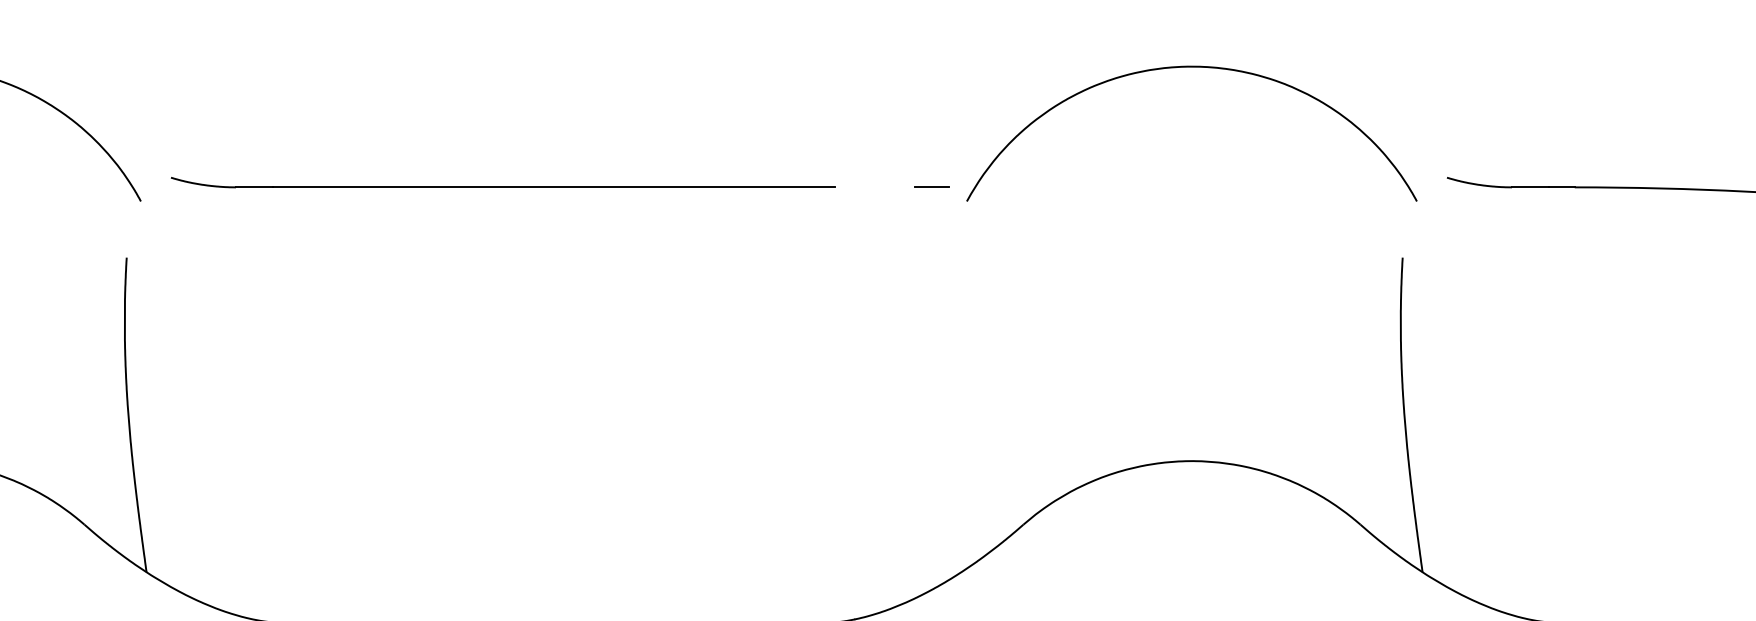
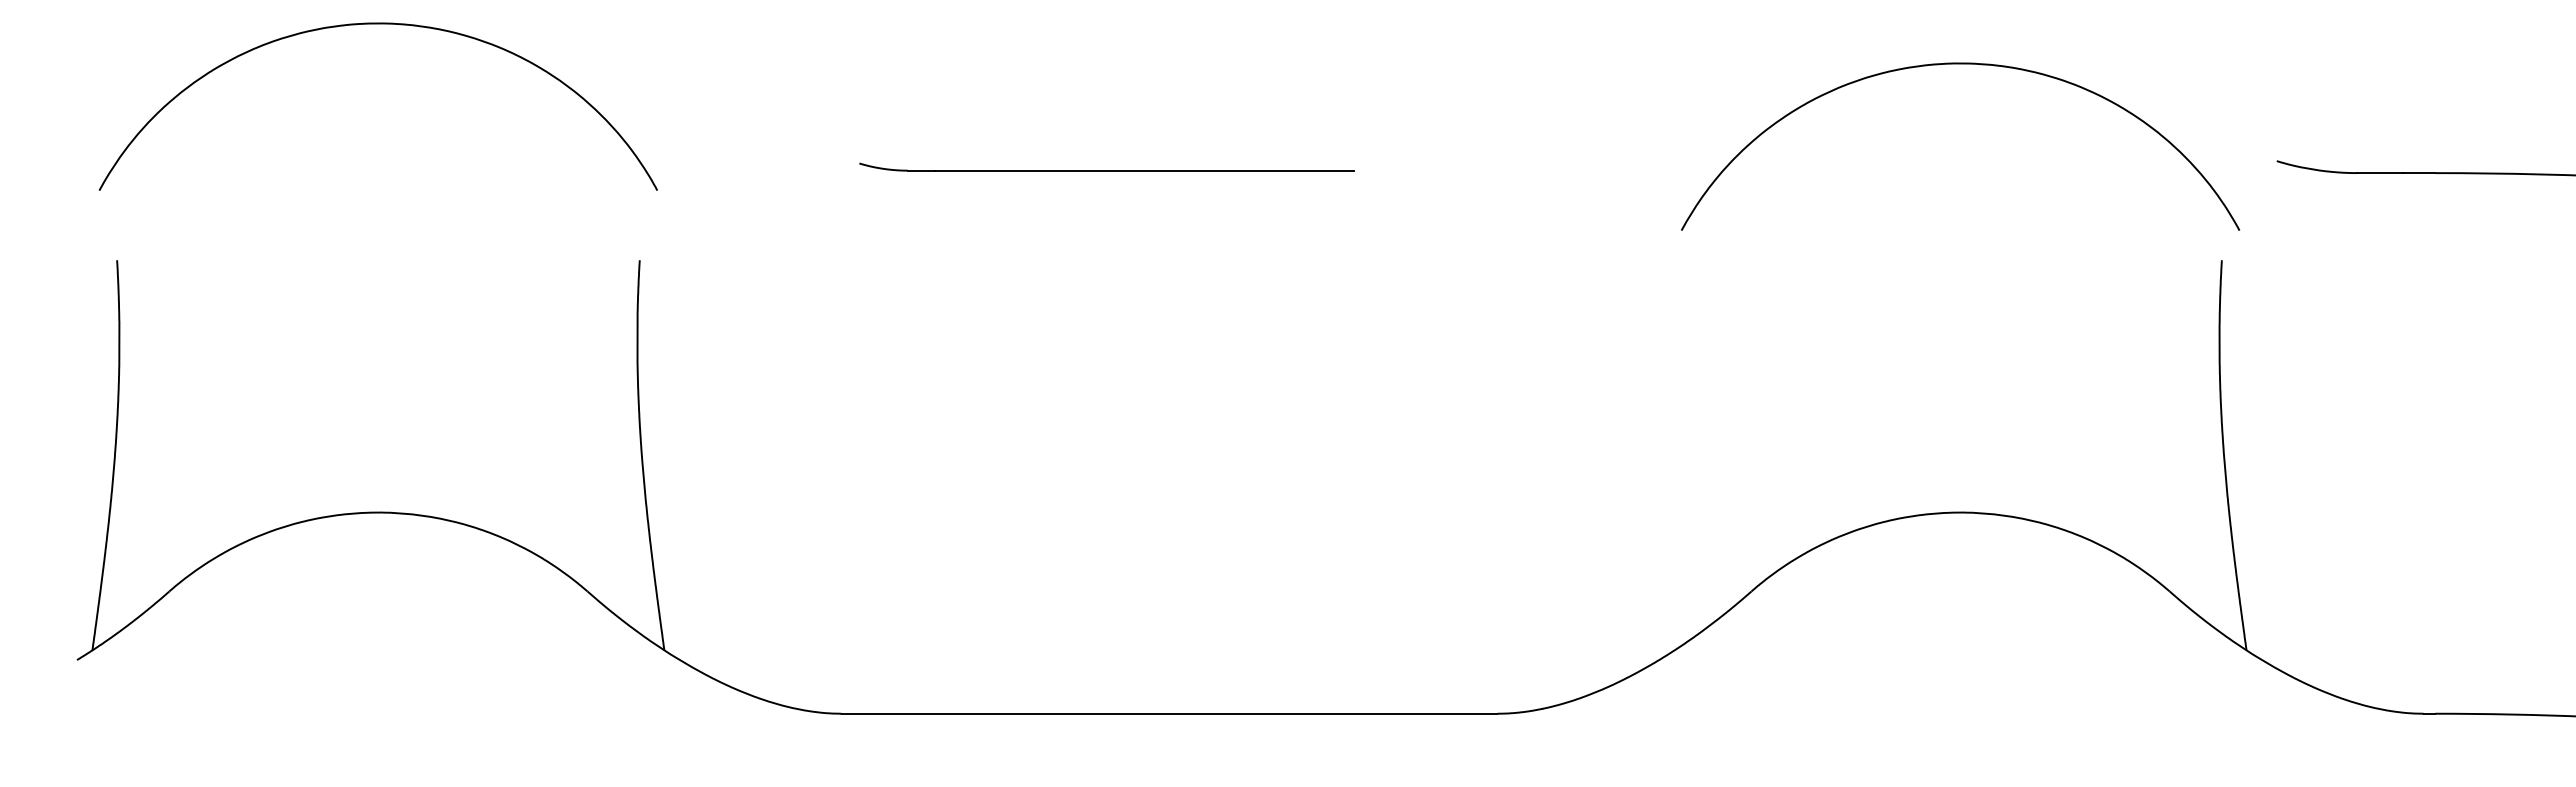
curve: (1191, 67) -> (1960, 64), moved
part: (503, 182) -> (1106, 166), size x0.6
line: (931, 187) -> (1637, 173), removed

